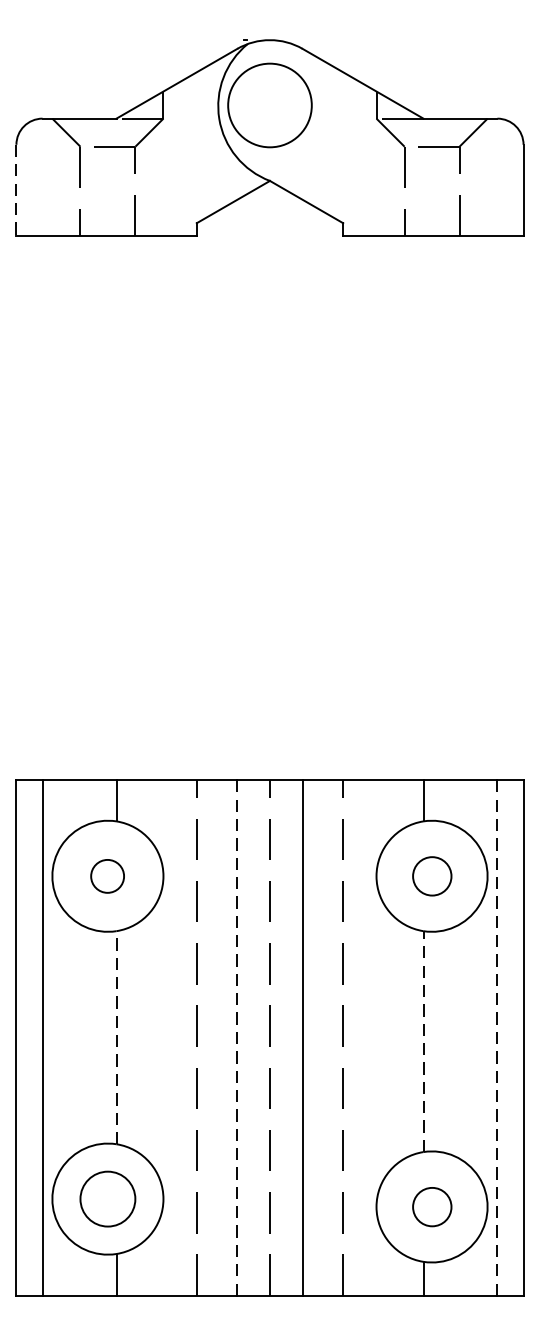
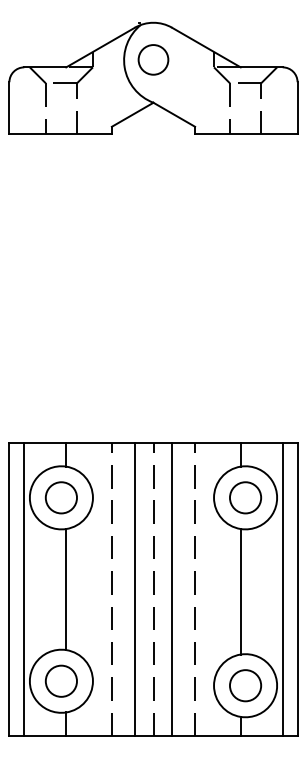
circle: (270, 104) -> (153, 59), size x0.62
line: (16, 191) -> (9, 108), dashed -> solid
circle: (106, 875) -> (60, 497), size x1.67
circle: (431, 875) -> (245, 497), size x1.43
line: (116, 1037) -> (66, 589), dashed -> solid
line: (236, 1037) -> (134, 589), dashed -> solid
line: (497, 1037) -> (282, 589), dashed -> solid
line: (423, 1041) -> (240, 591), dashed -> solid
circle: (431, 1206) -> (245, 685), size x1.43

